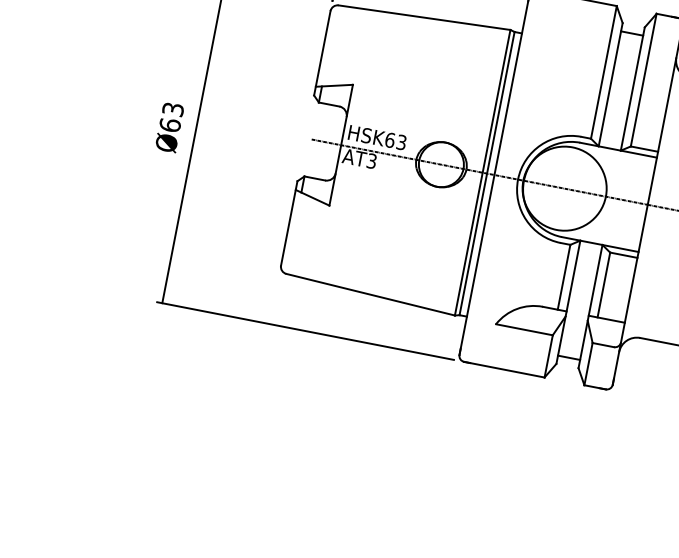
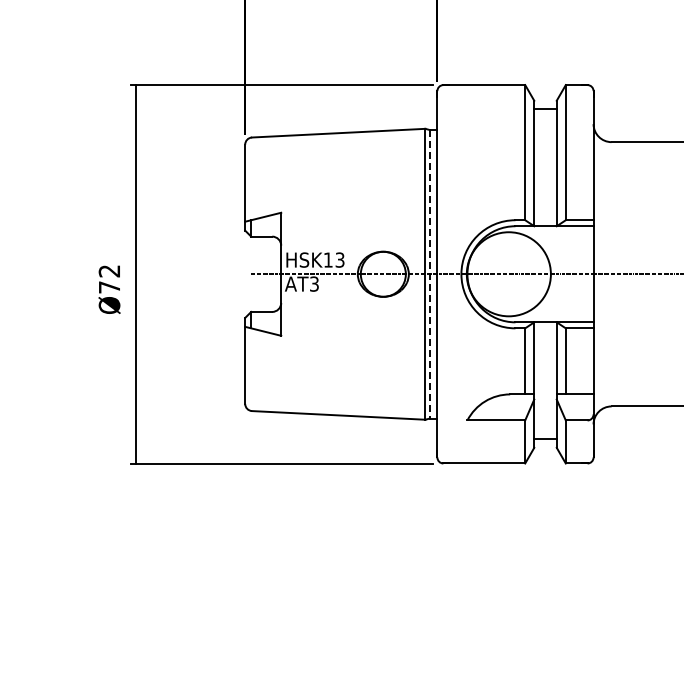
text: (171, 117) -> (109, 279), Ø63 -> Ø72
text: (389, 139) -> (327, 259), HSK63 -> HSK13
line: (486, 173) -> (429, 274), solid -> dashed

